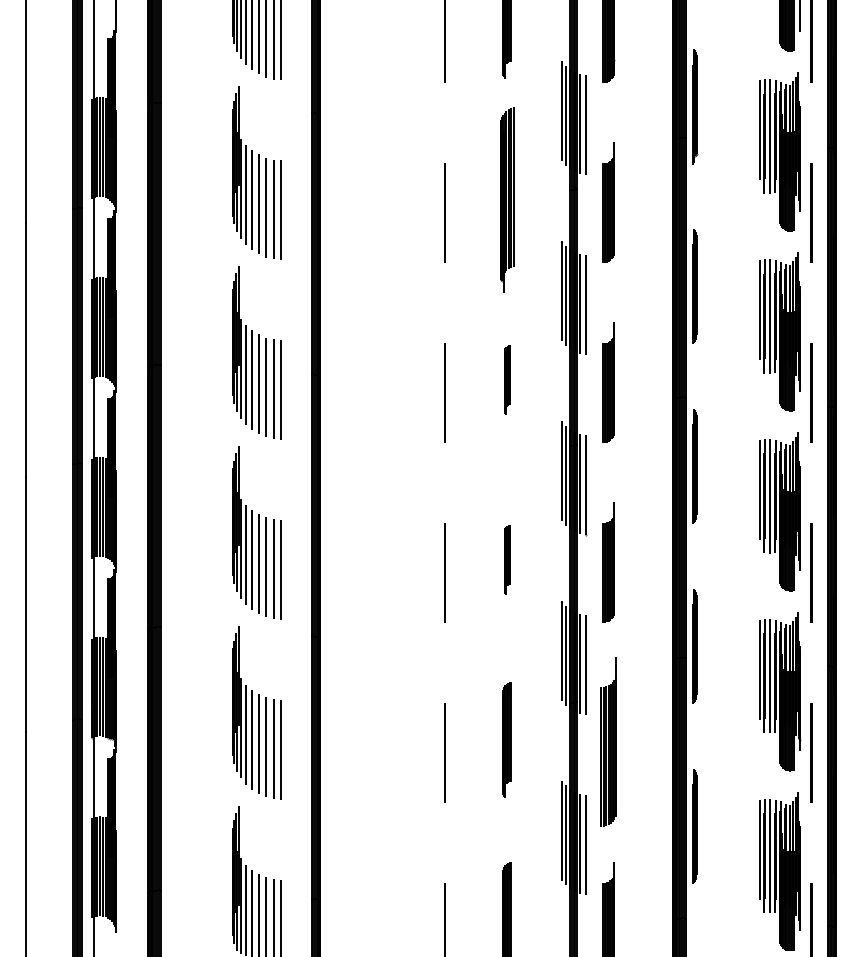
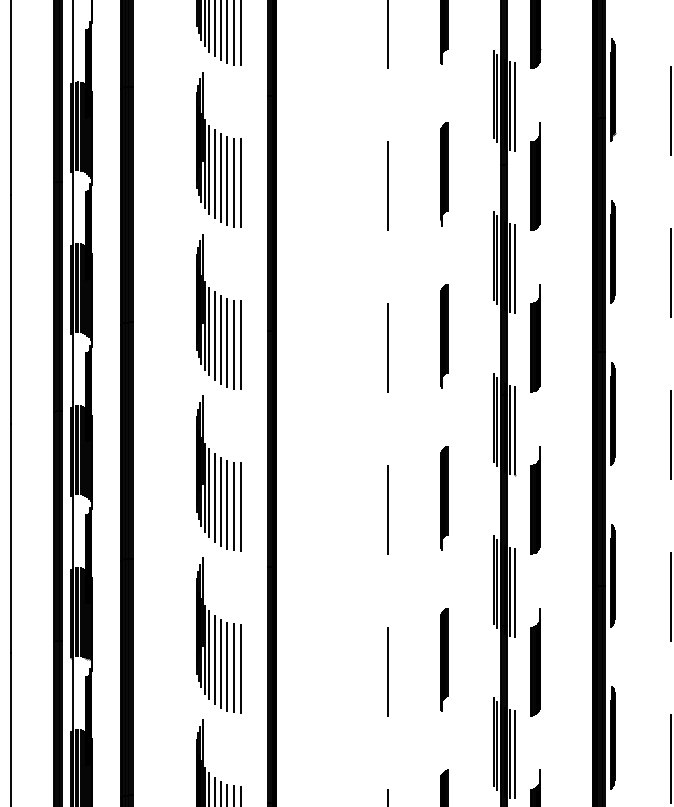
part: (506, 200) -> (443, 174), size x0.62
part: (506, 379) -> (443, 335), size x1.67
part: (506, 559) -> (443, 497), size x1.67
part: (608, 742) -> (535, 662), size x0.71

